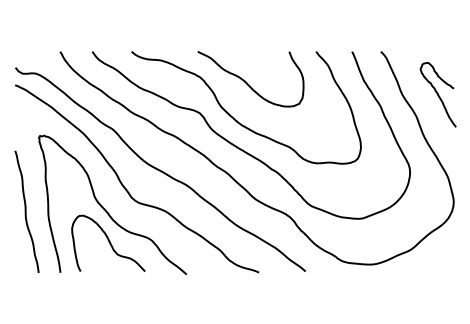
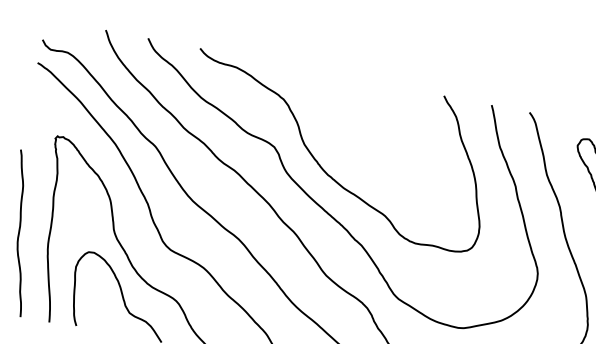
curve: (247, 82) -> (345, 118), removed

